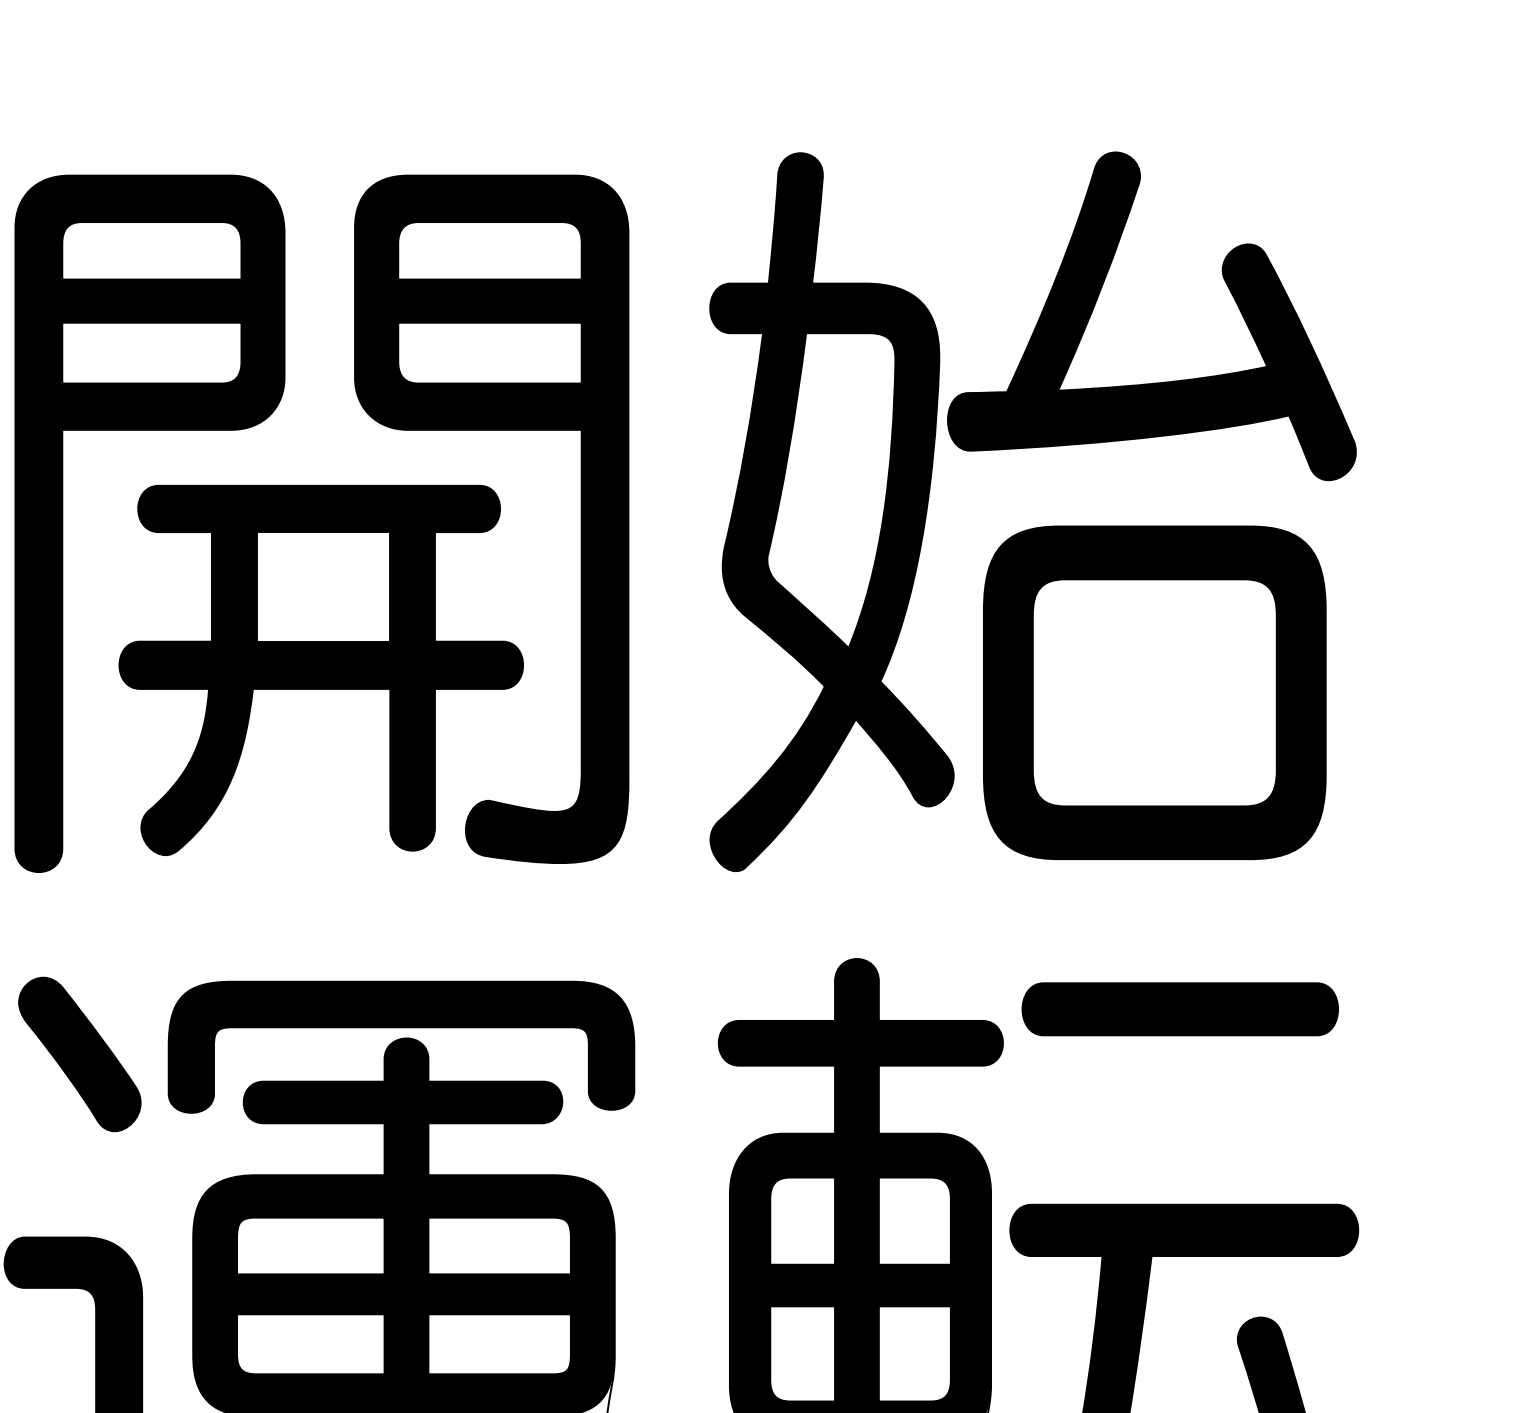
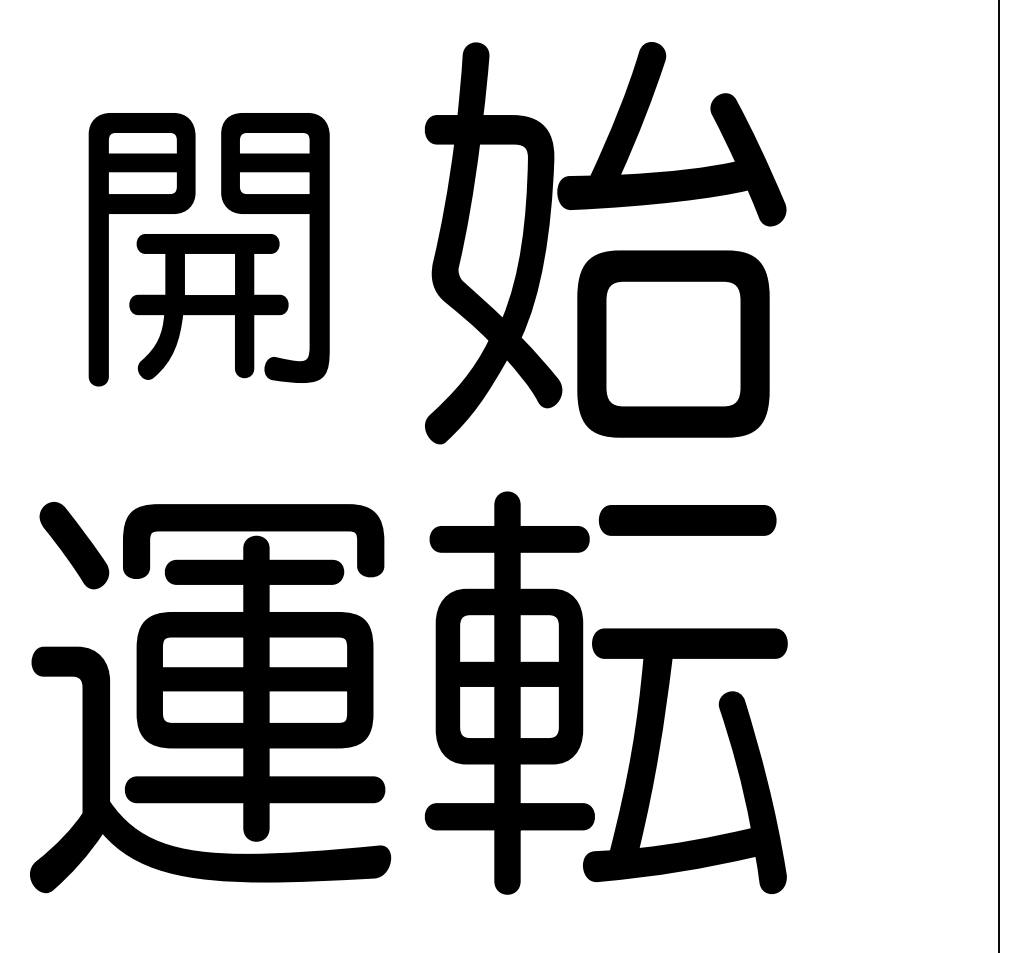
part: (320, 523) -> (208, 249), size x0.7

